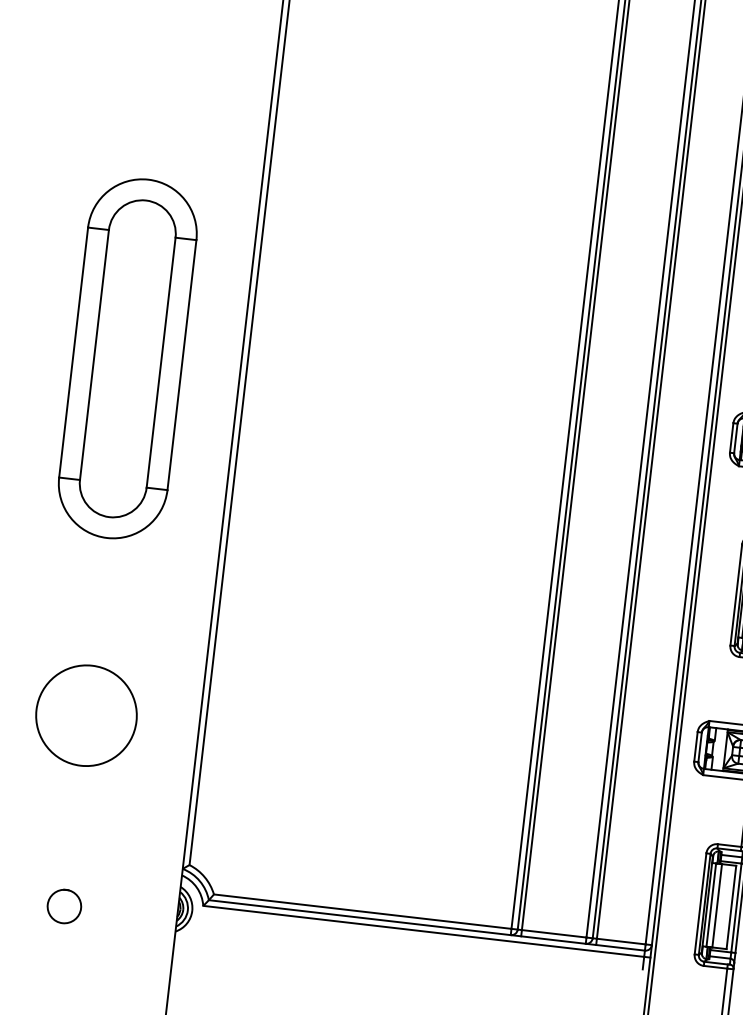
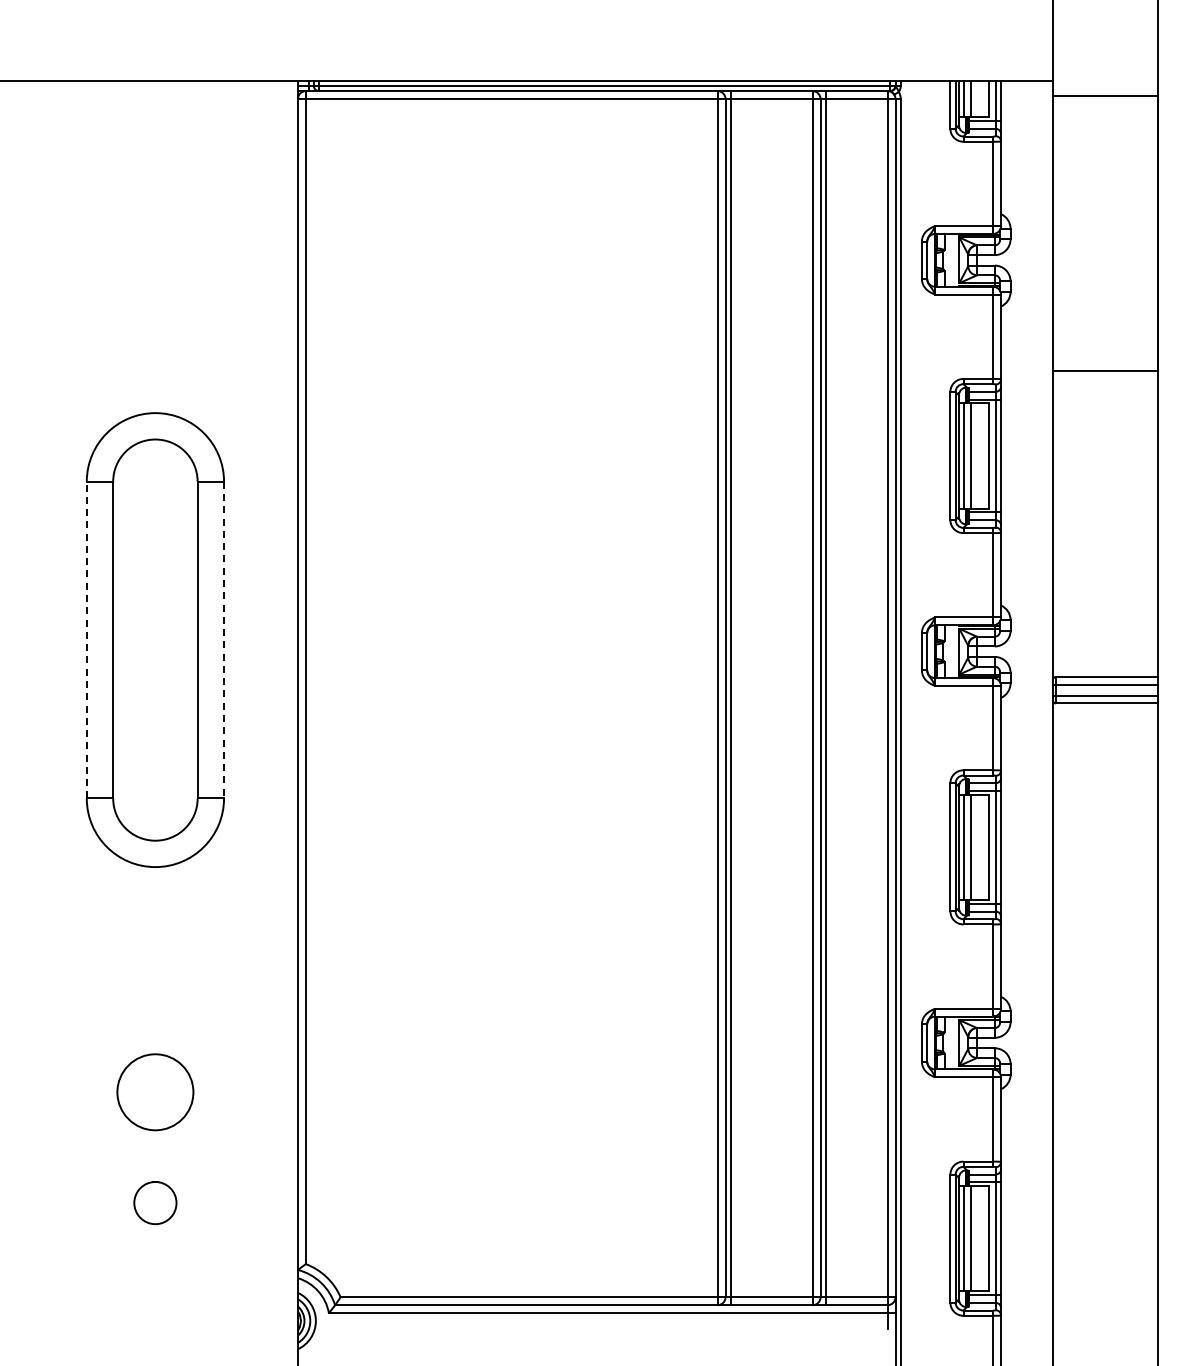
line: (73, 352) -> (86, 639), solid -> dashed
line: (182, 365) -> (224, 640), solid -> dashed
circle: (86, 715) -> (155, 1091), size x0.6
circle: (64, 906) -> (155, 1203), moved

